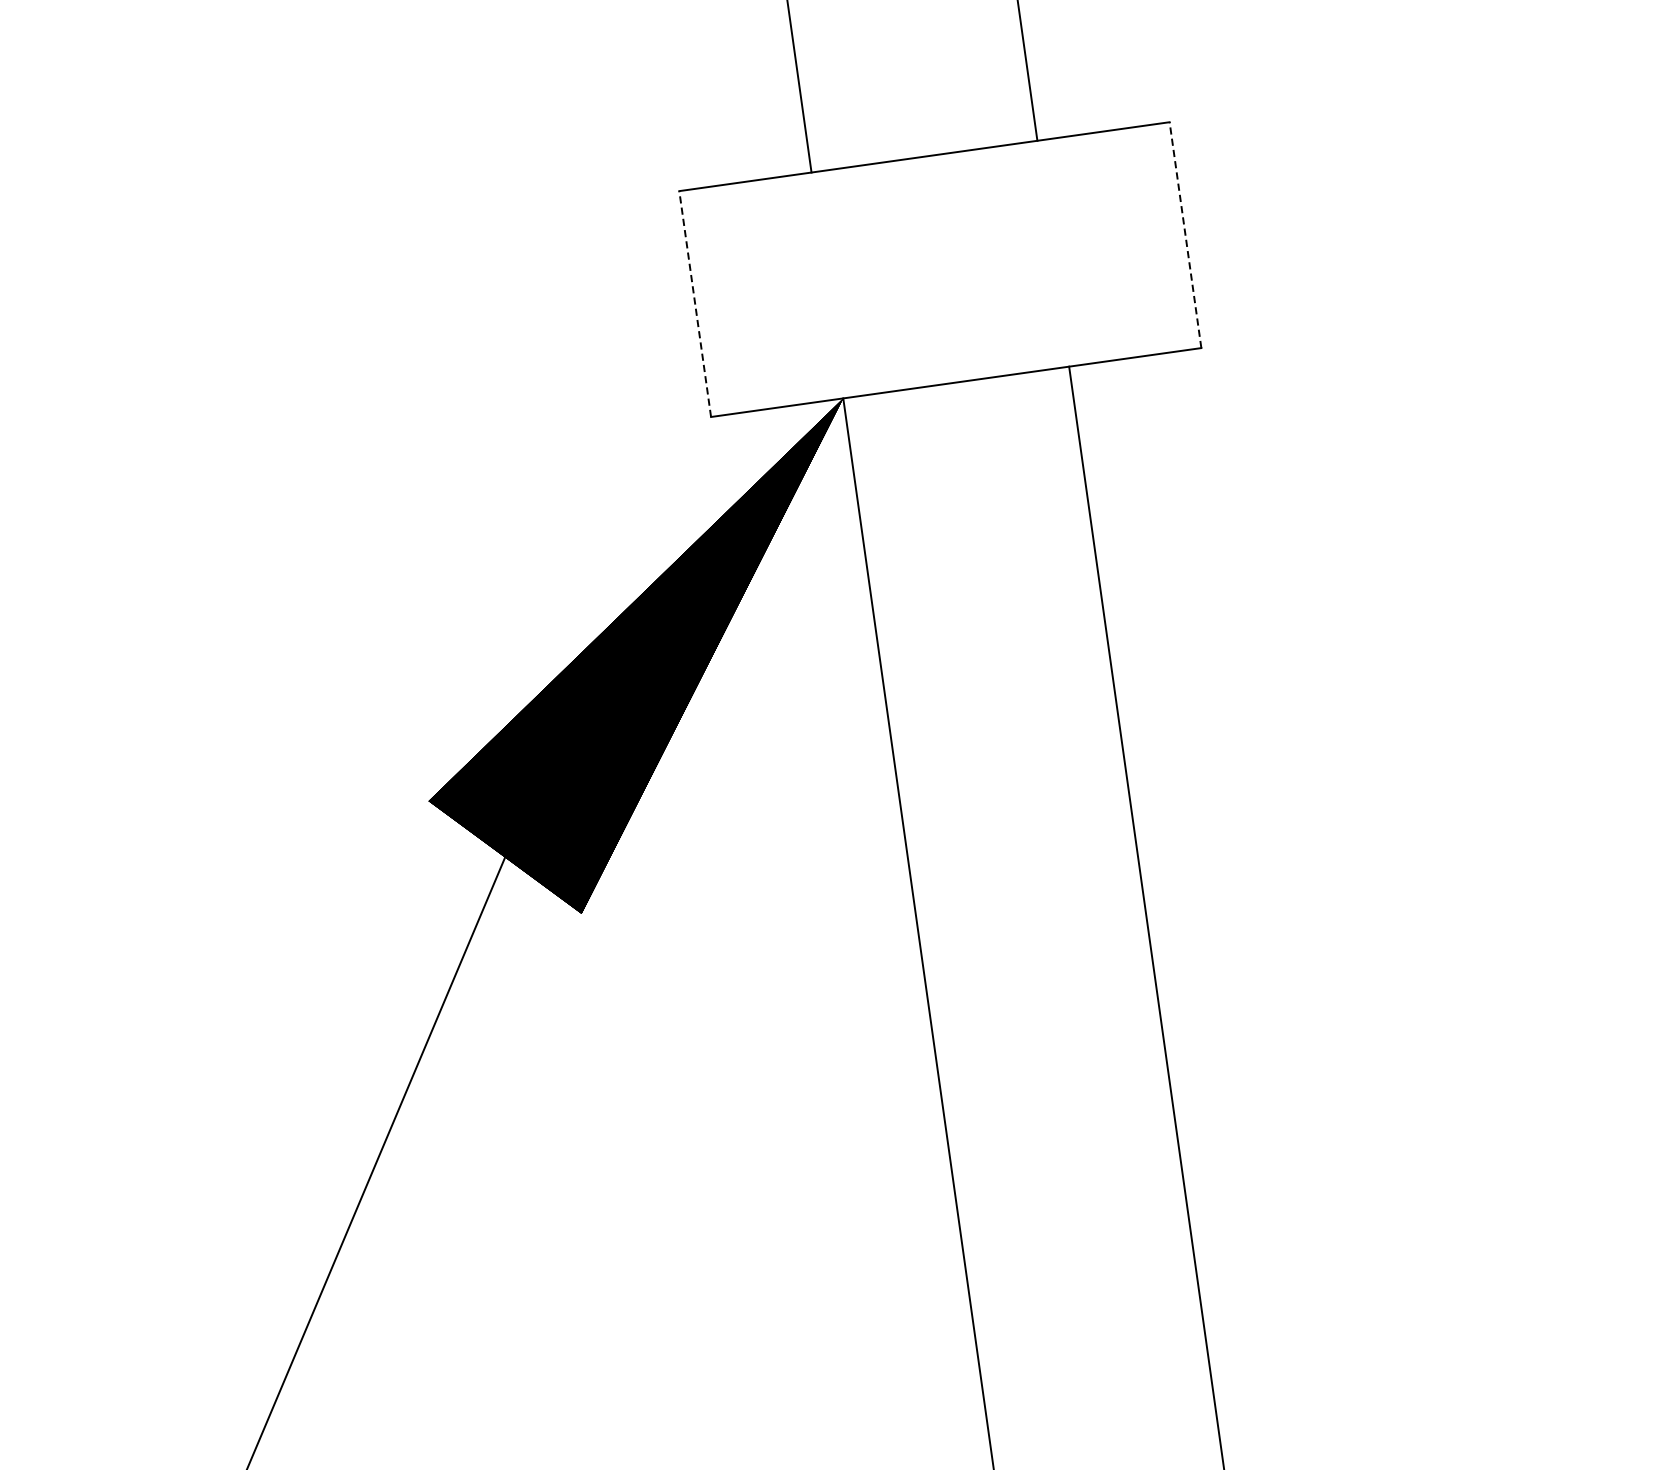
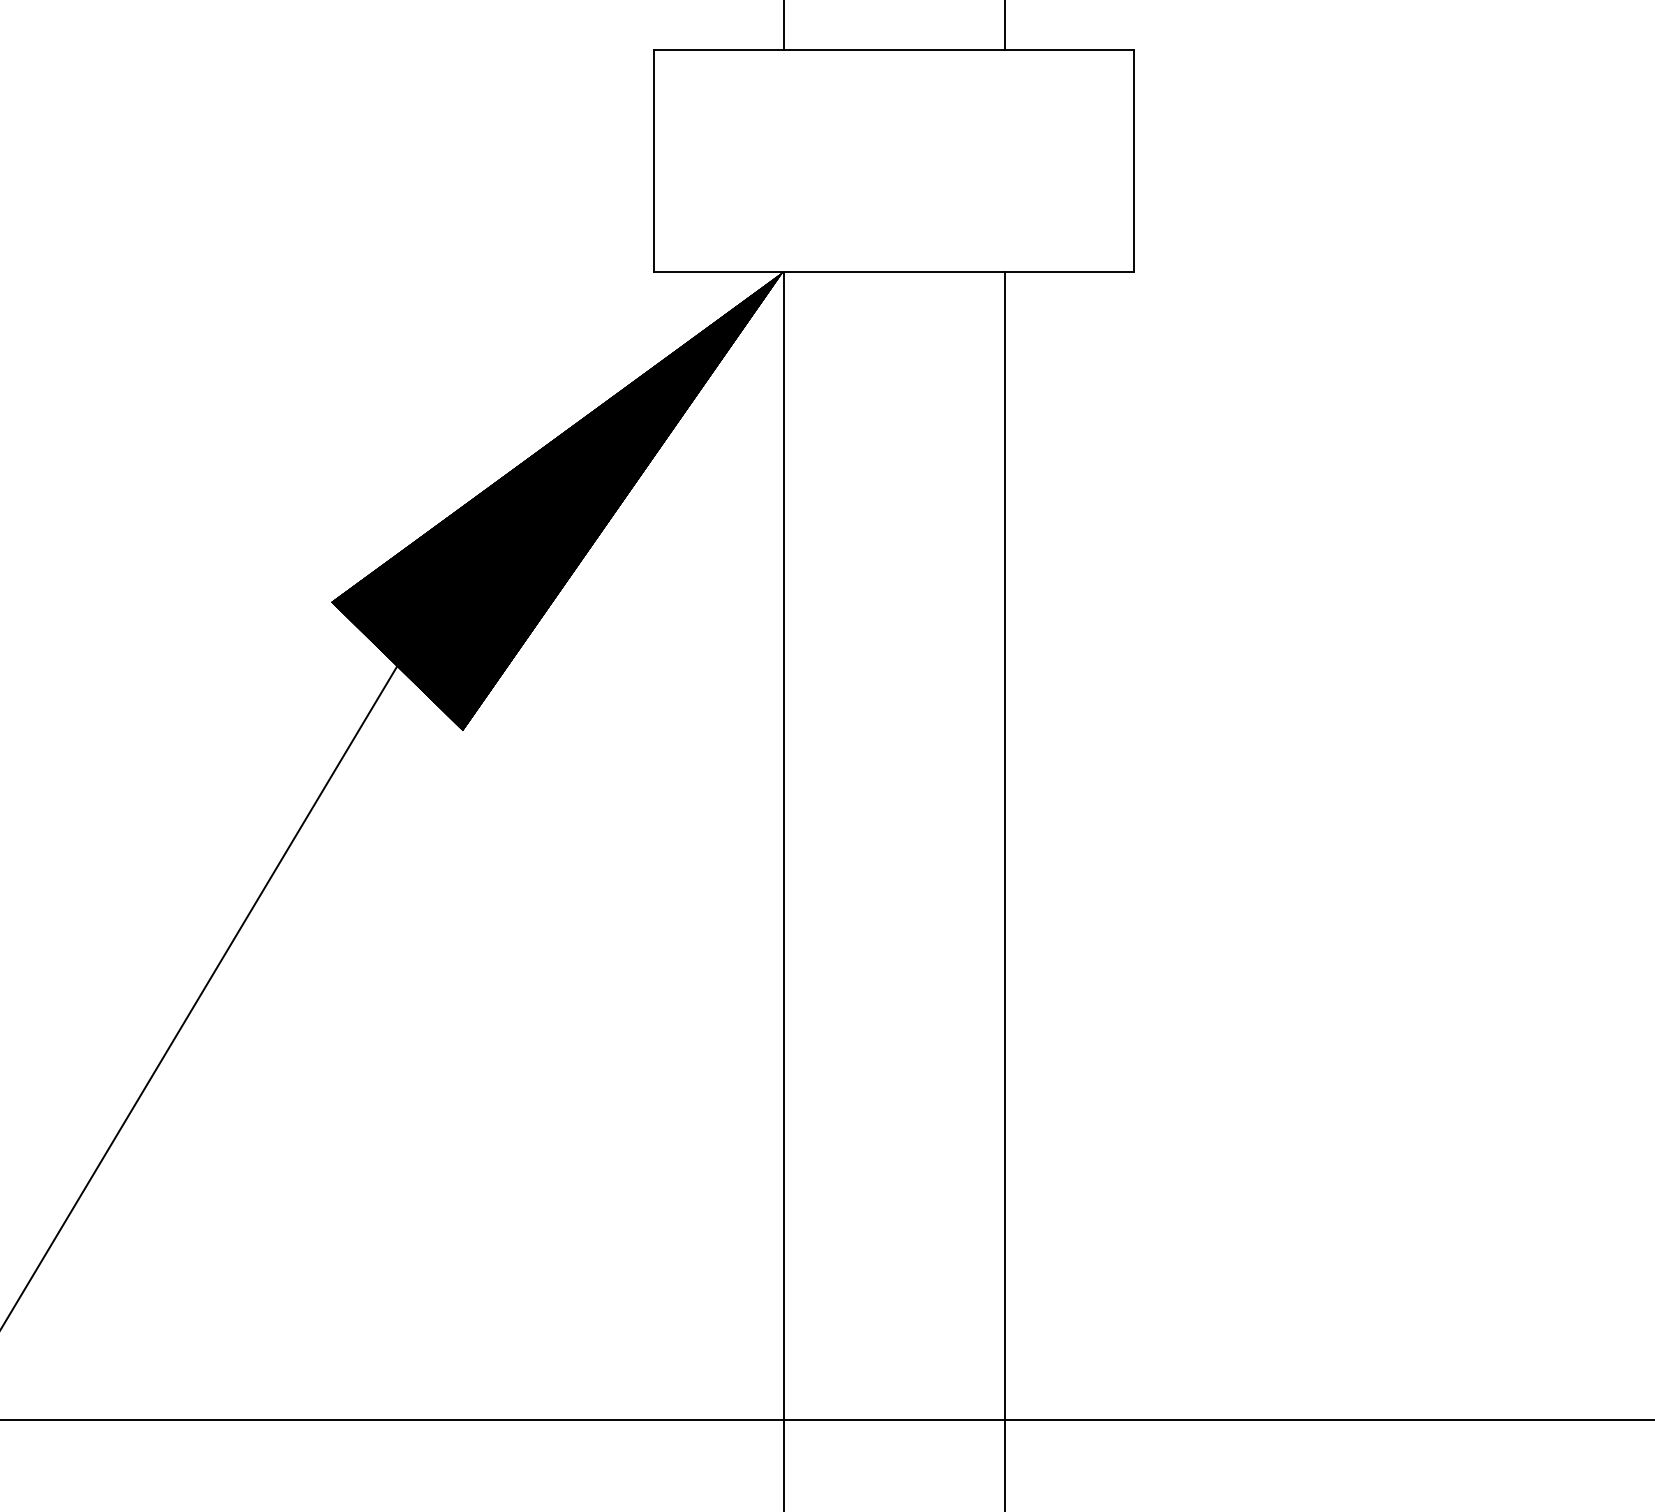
line: (1185, 235) -> (1134, 161), dashed -> solid
line: (695, 304) -> (654, 161), dashed -> solid

